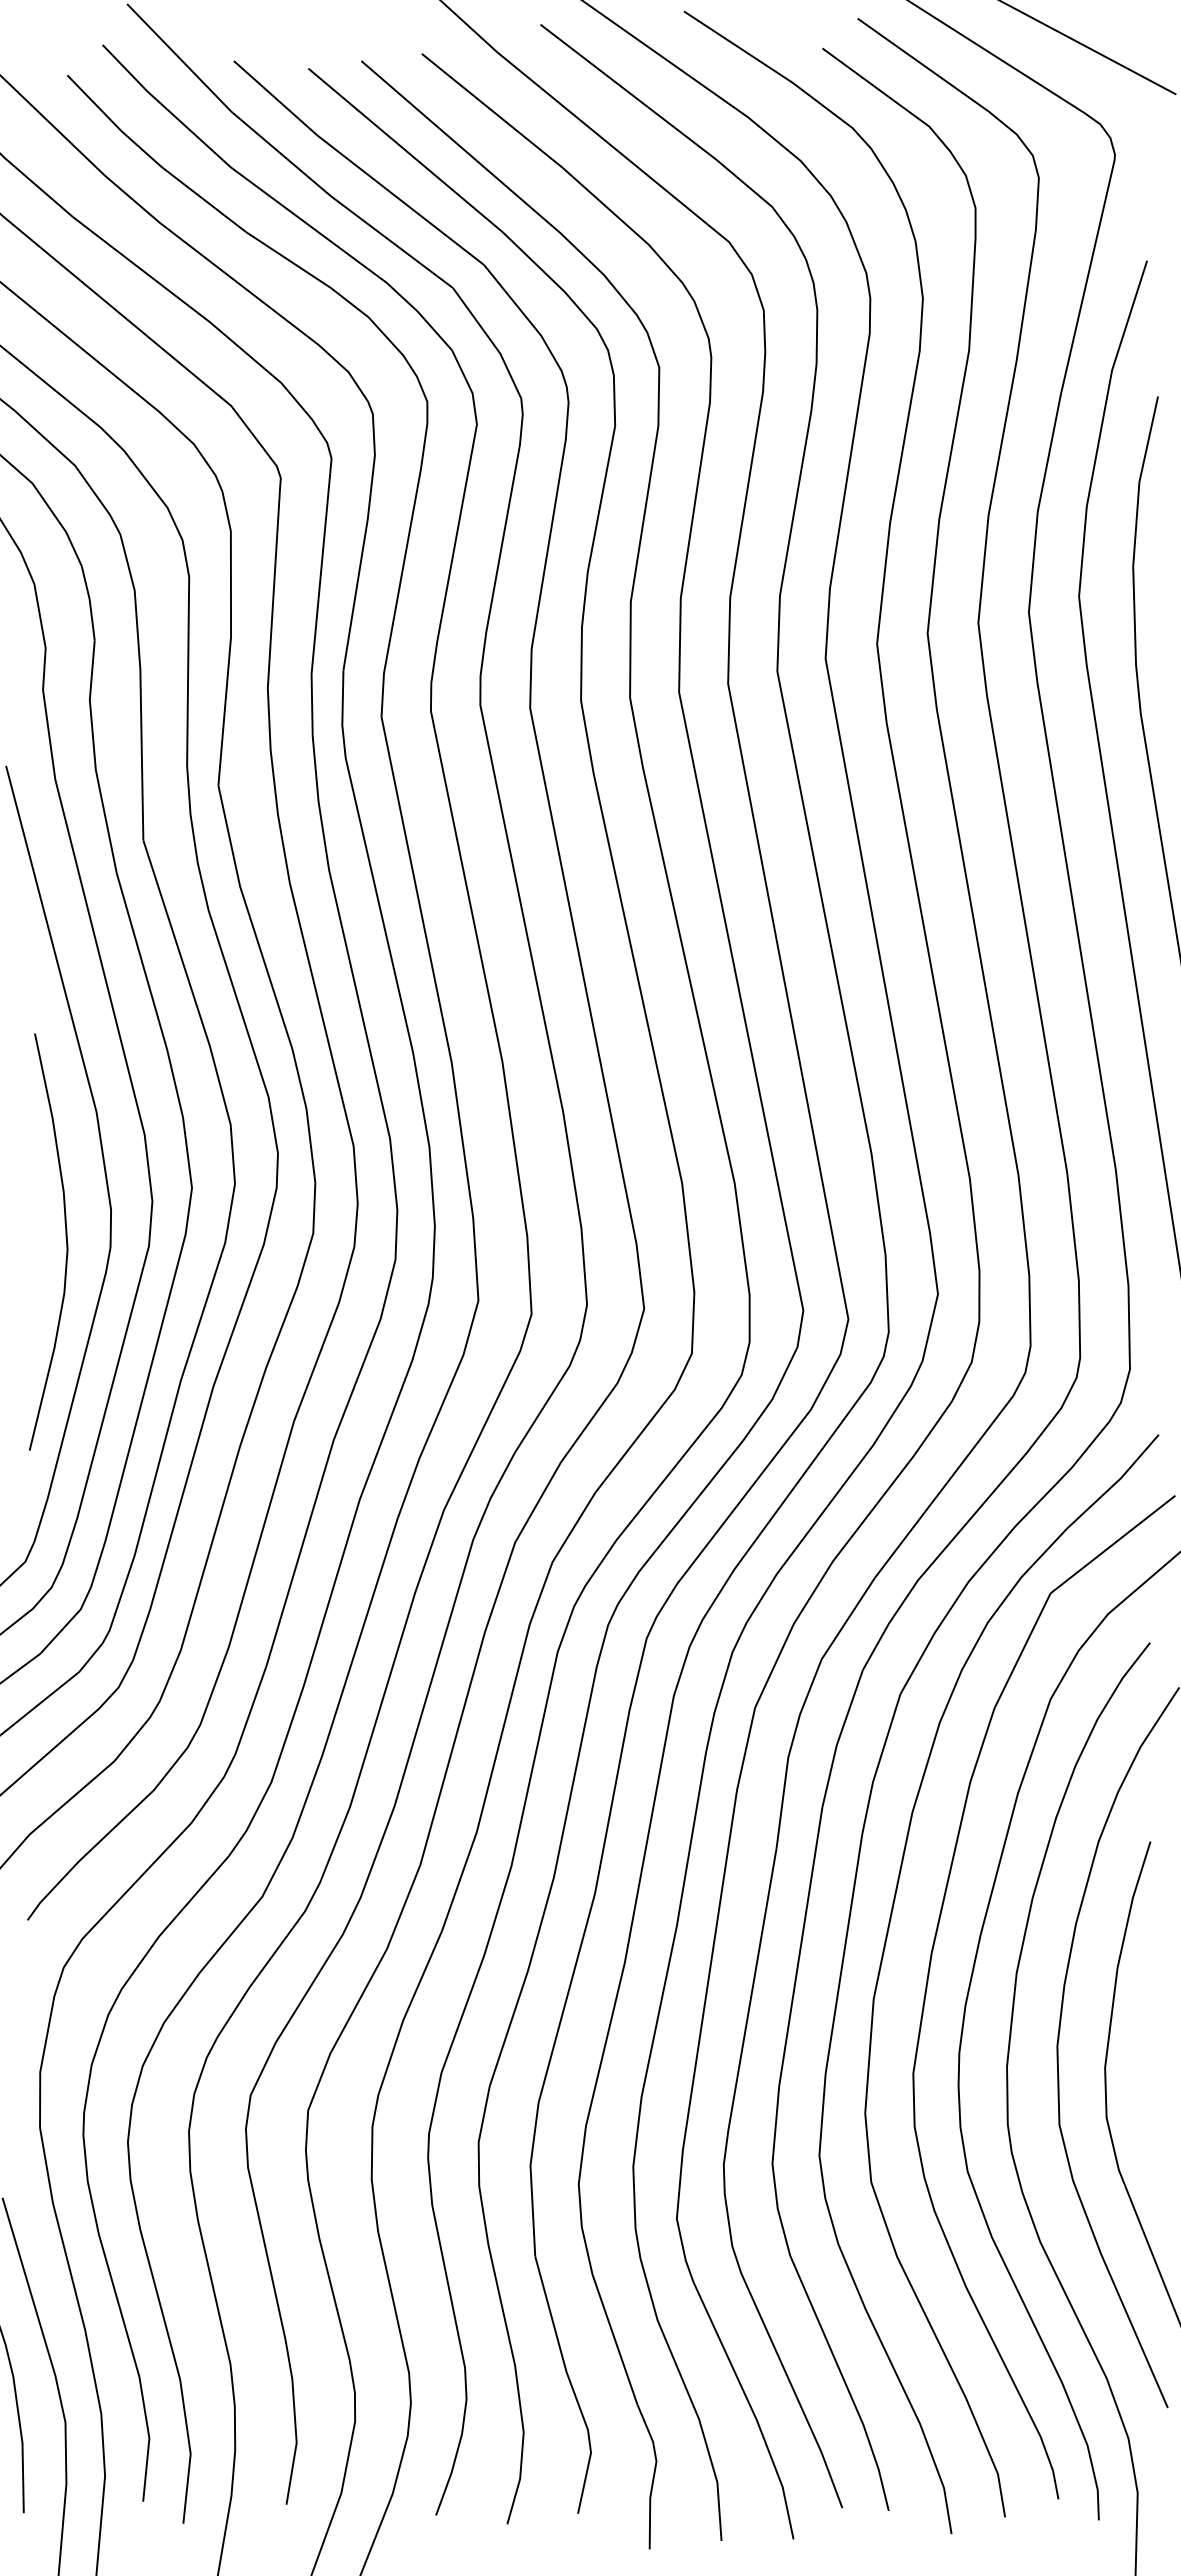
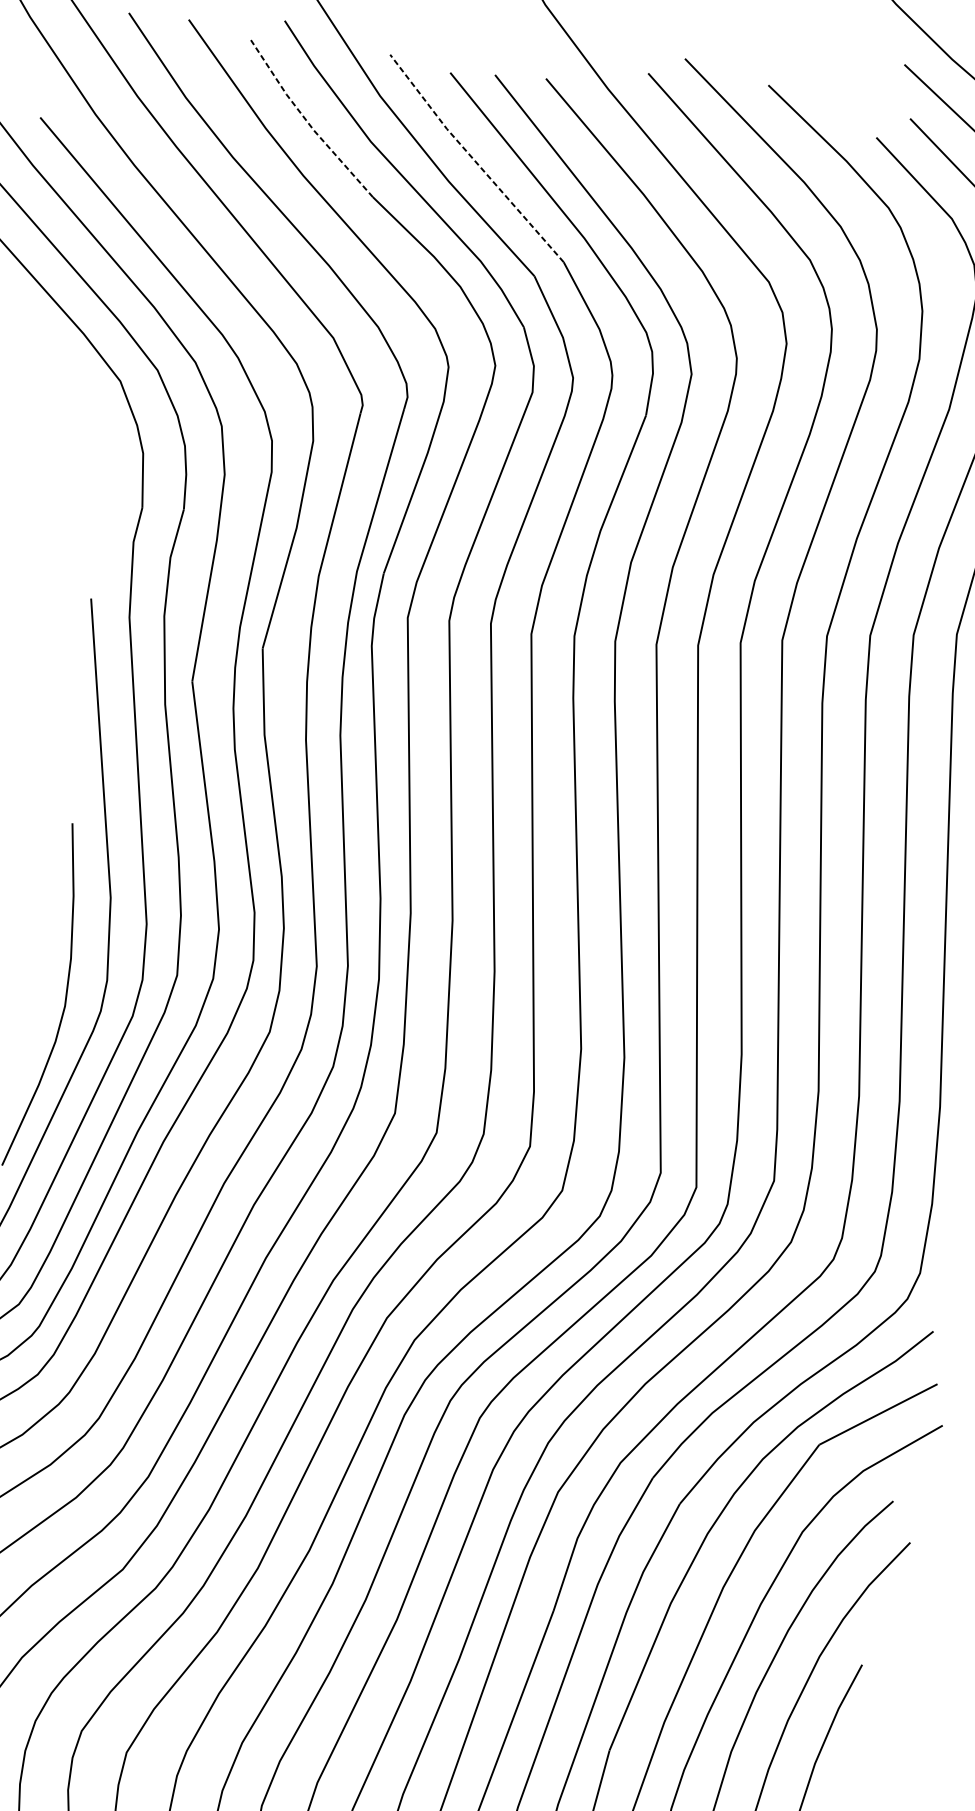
line: (151, 158) -> (306, 121), solid -> dashed
line: (355, 165) -> (473, 159), solid -> dashed

